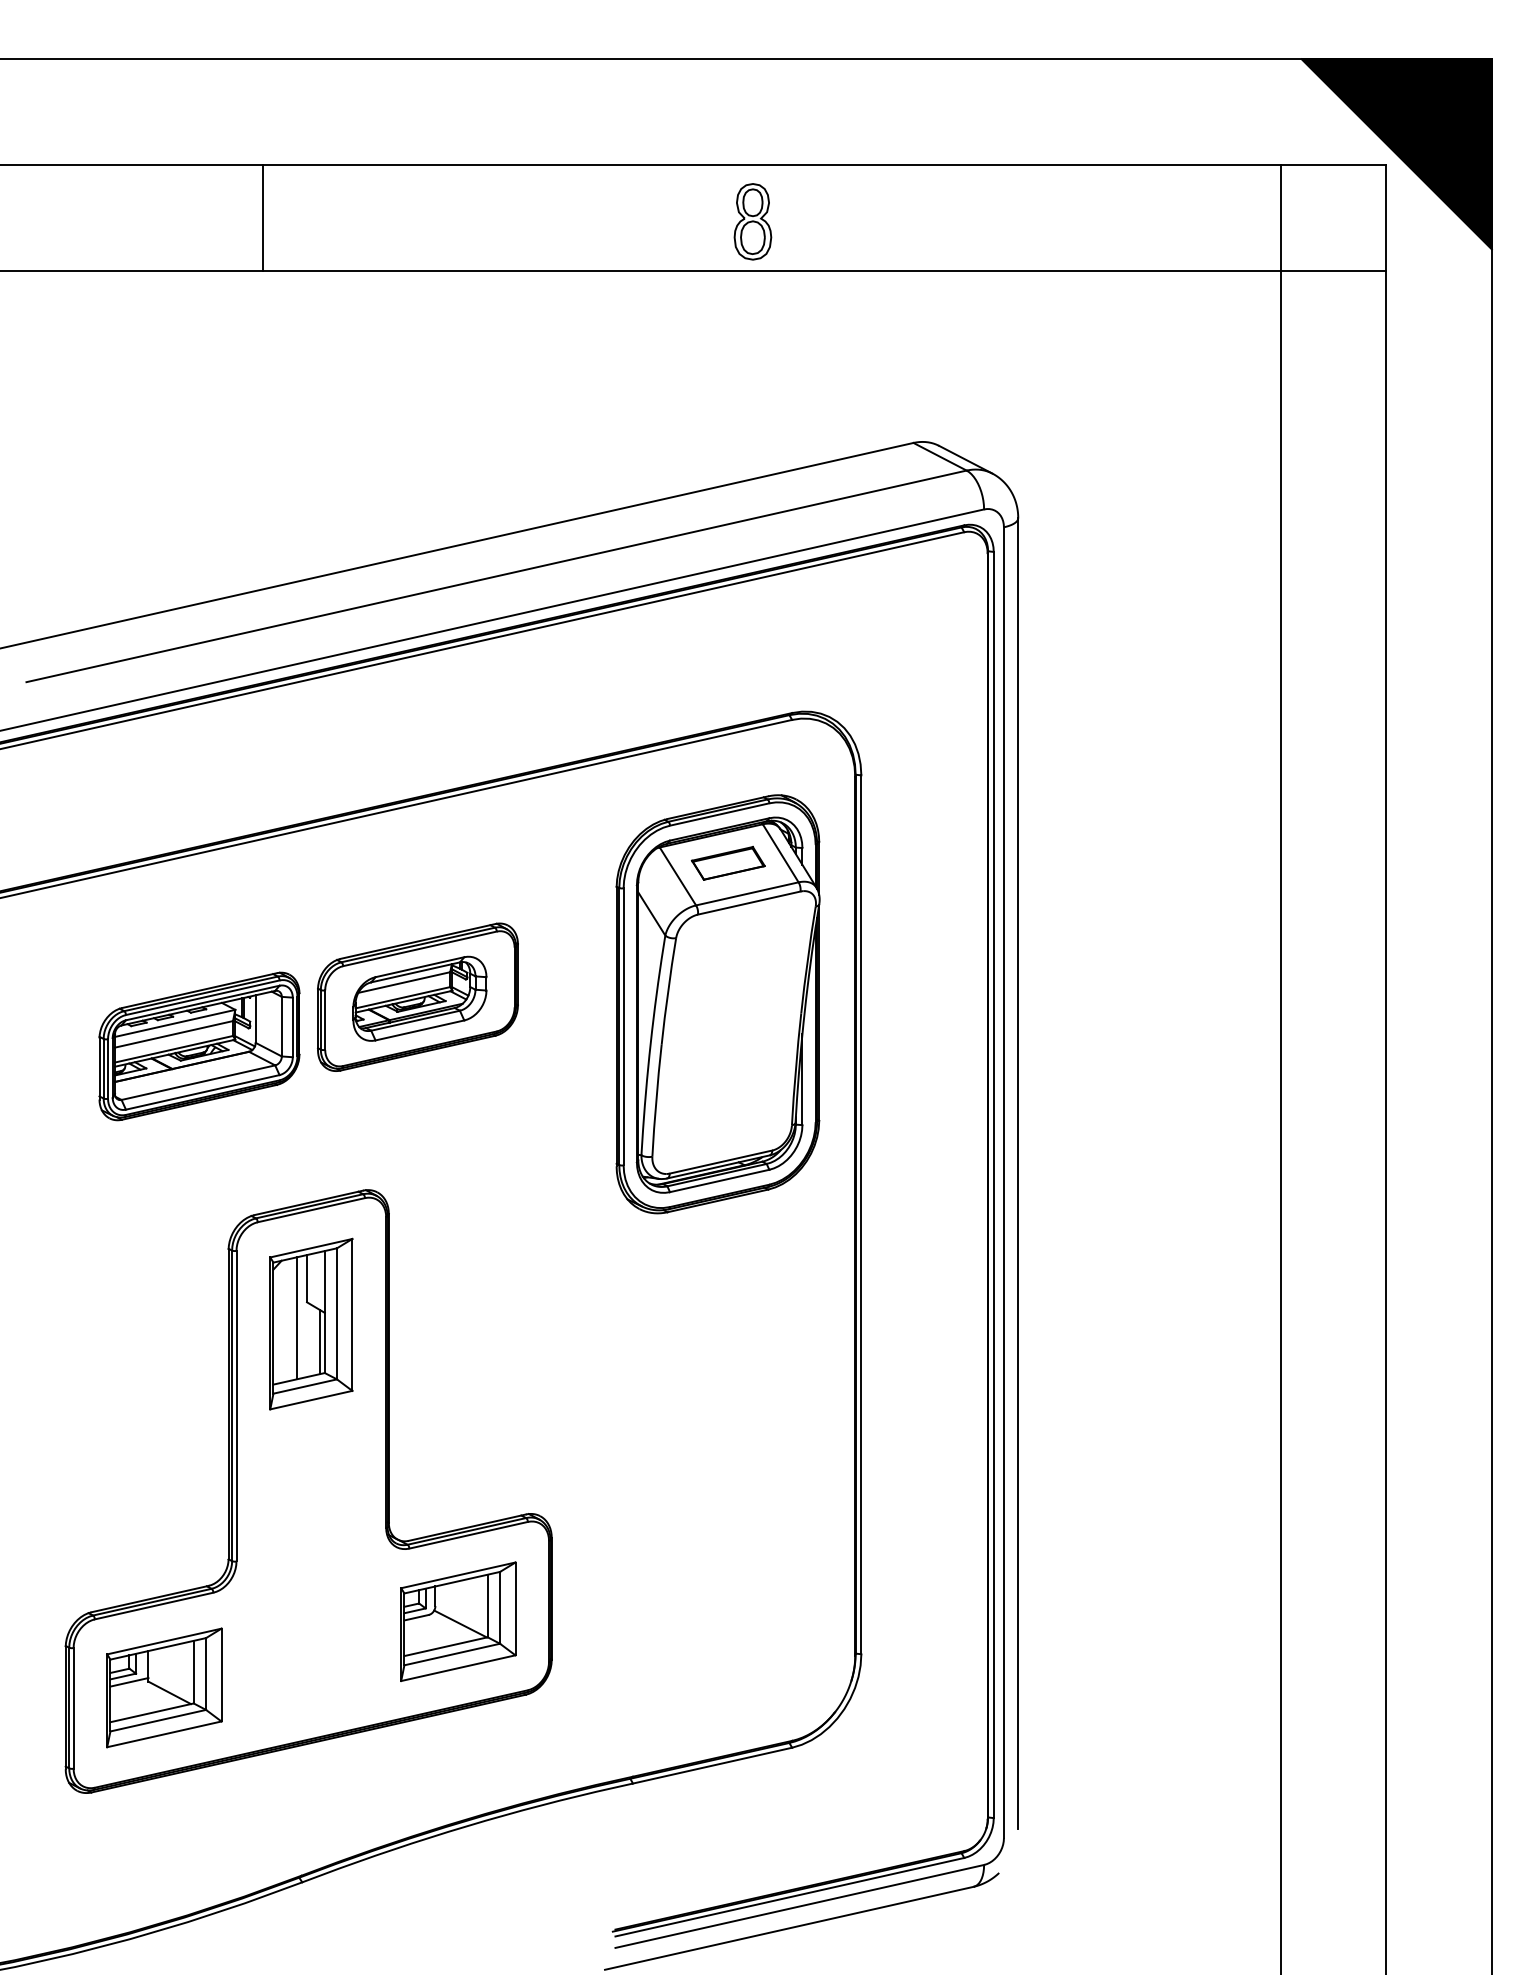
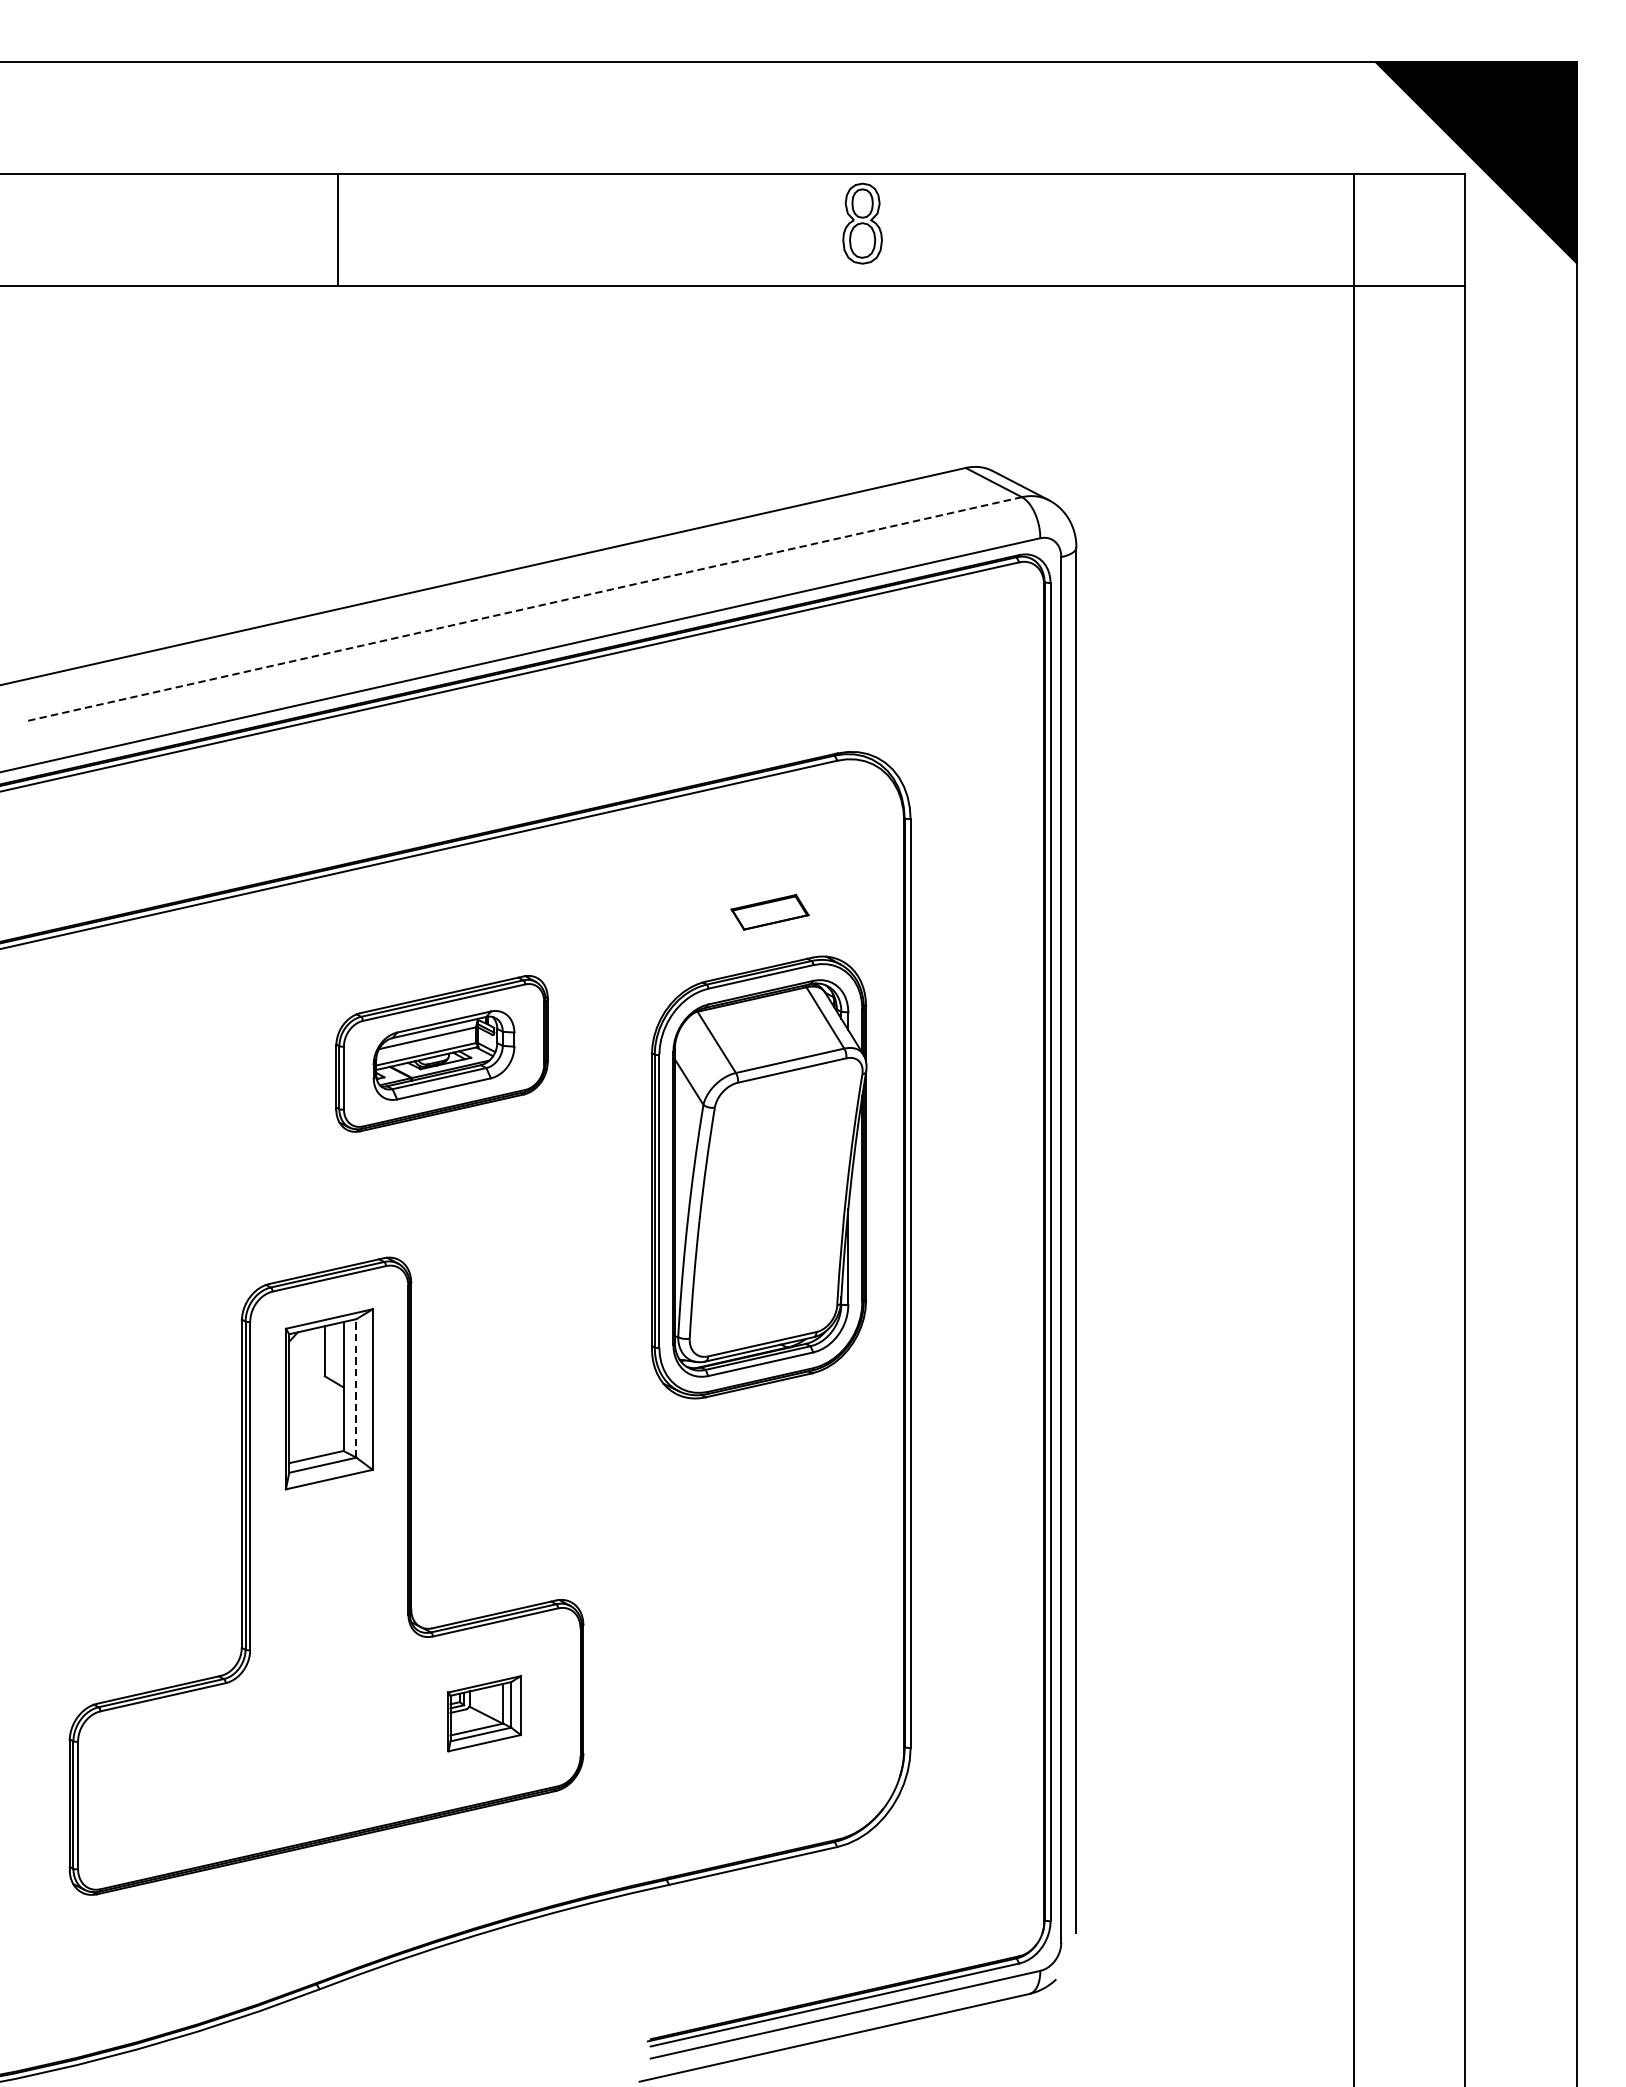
line: (263, 217) -> (337, 229), moved
part: (752, 221) -> (862, 223), moved
line: (496, 576) -> (524, 609), solid -> dashed
part: (717, 1004) -> (758, 1177), moved
part: (199, 1046) -> (211, 1105), removed
line: (337, 1313) -> (356, 1388), solid -> dashed
line: (297, 1318) -> (314, 1393), removed
line: (319, 1341) -> (337, 1417), removed
part: (458, 1621) -> (484, 1713), size x0.6
part: (164, 1687) -> (174, 1783), removed

